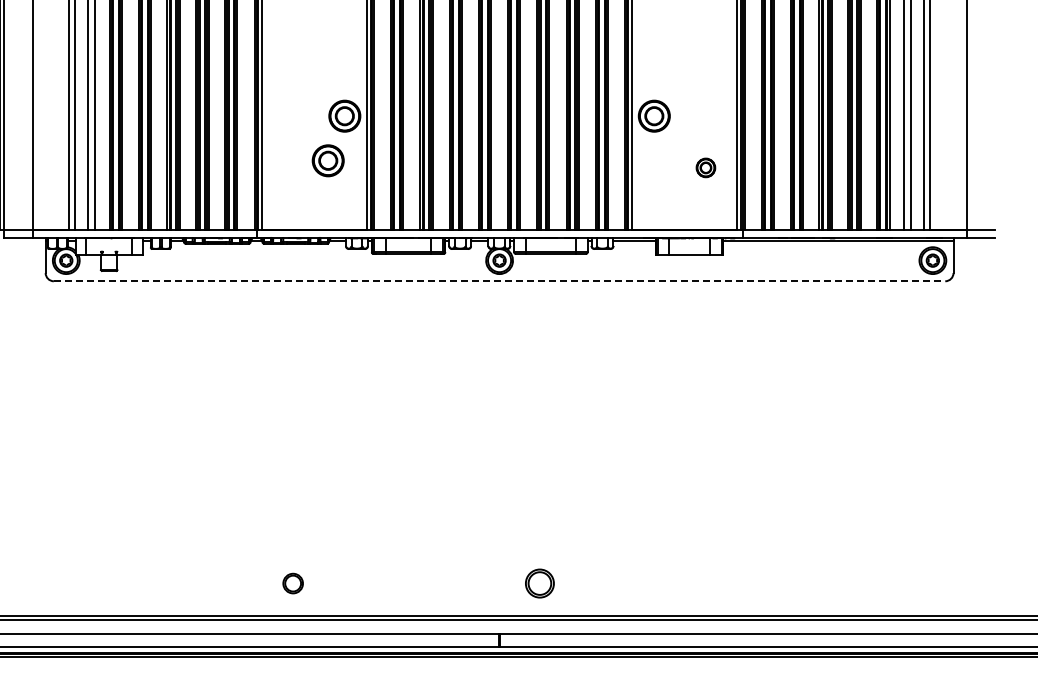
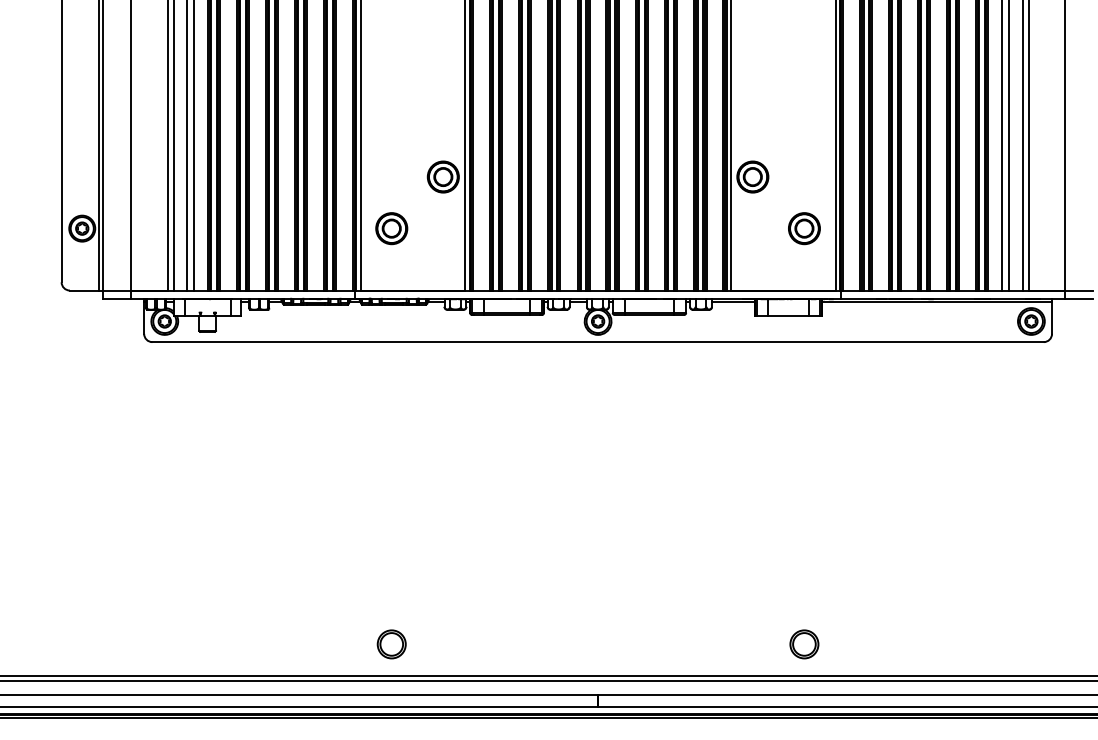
part: (327, 160) -> (391, 228), moved
part: (705, 167) -> (804, 228), size x1.67
line: (499, 281) -> (598, 342), dashed -> solid
part: (292, 583) -> (391, 644), size x1.43
part: (539, 583) -> (804, 644), moved

